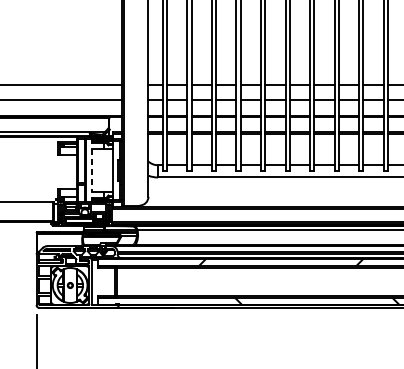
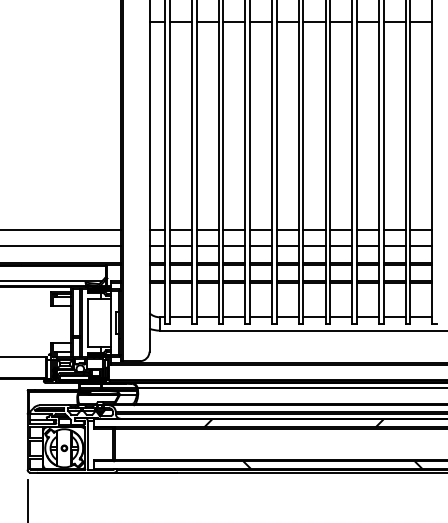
line: (91, 170) -> (87, 323), dashed -> solid

